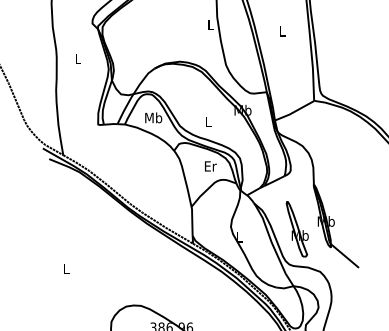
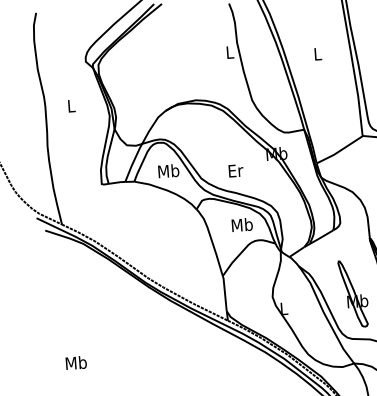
text: (208, 121) -> (235, 170), L -> Er
text: (210, 165) -> (242, 223), Er -> Mb
text: (66, 268) -> (76, 362), L -> Mb

